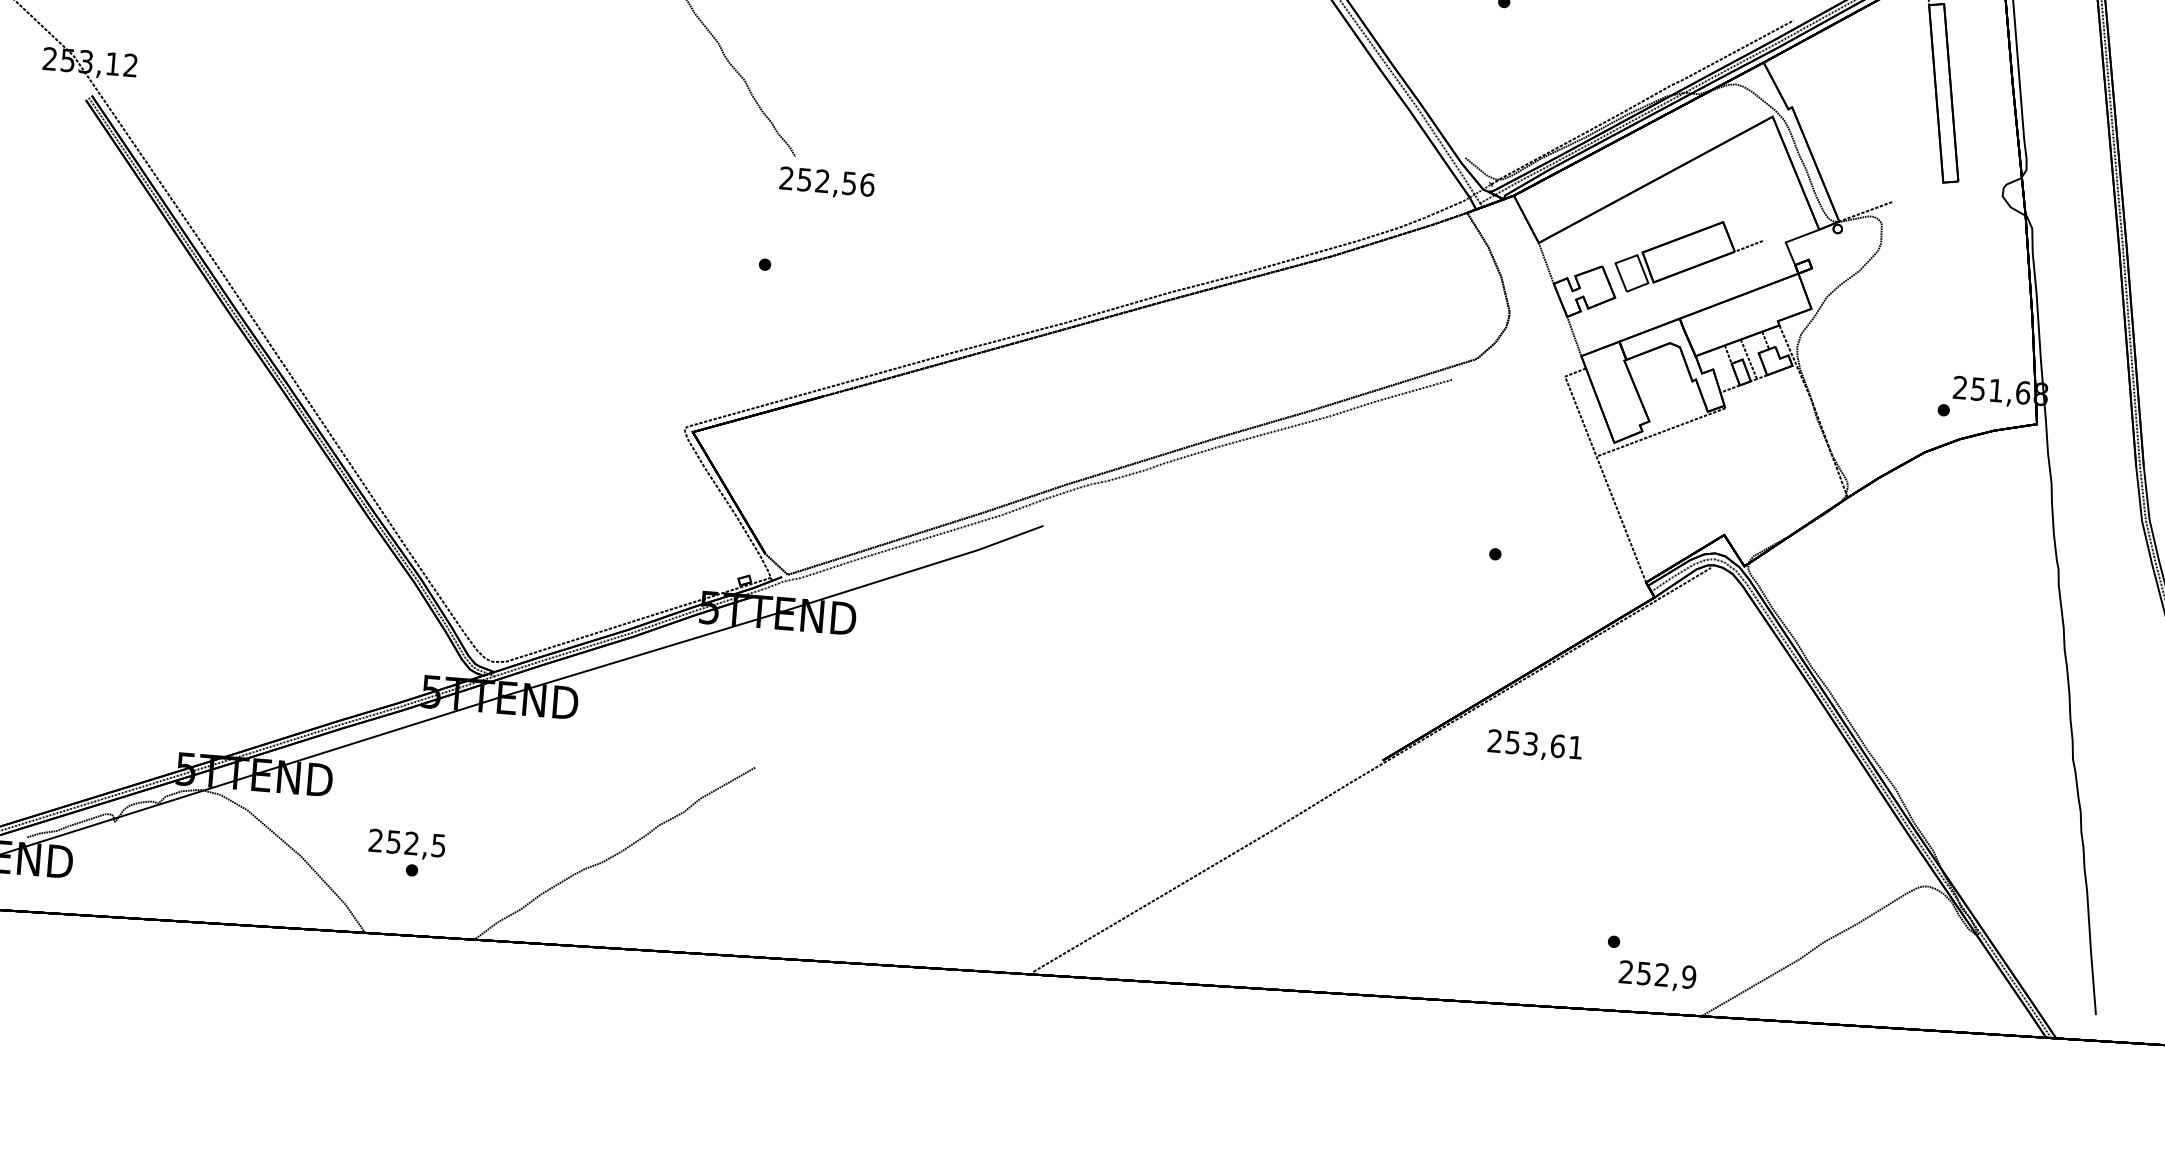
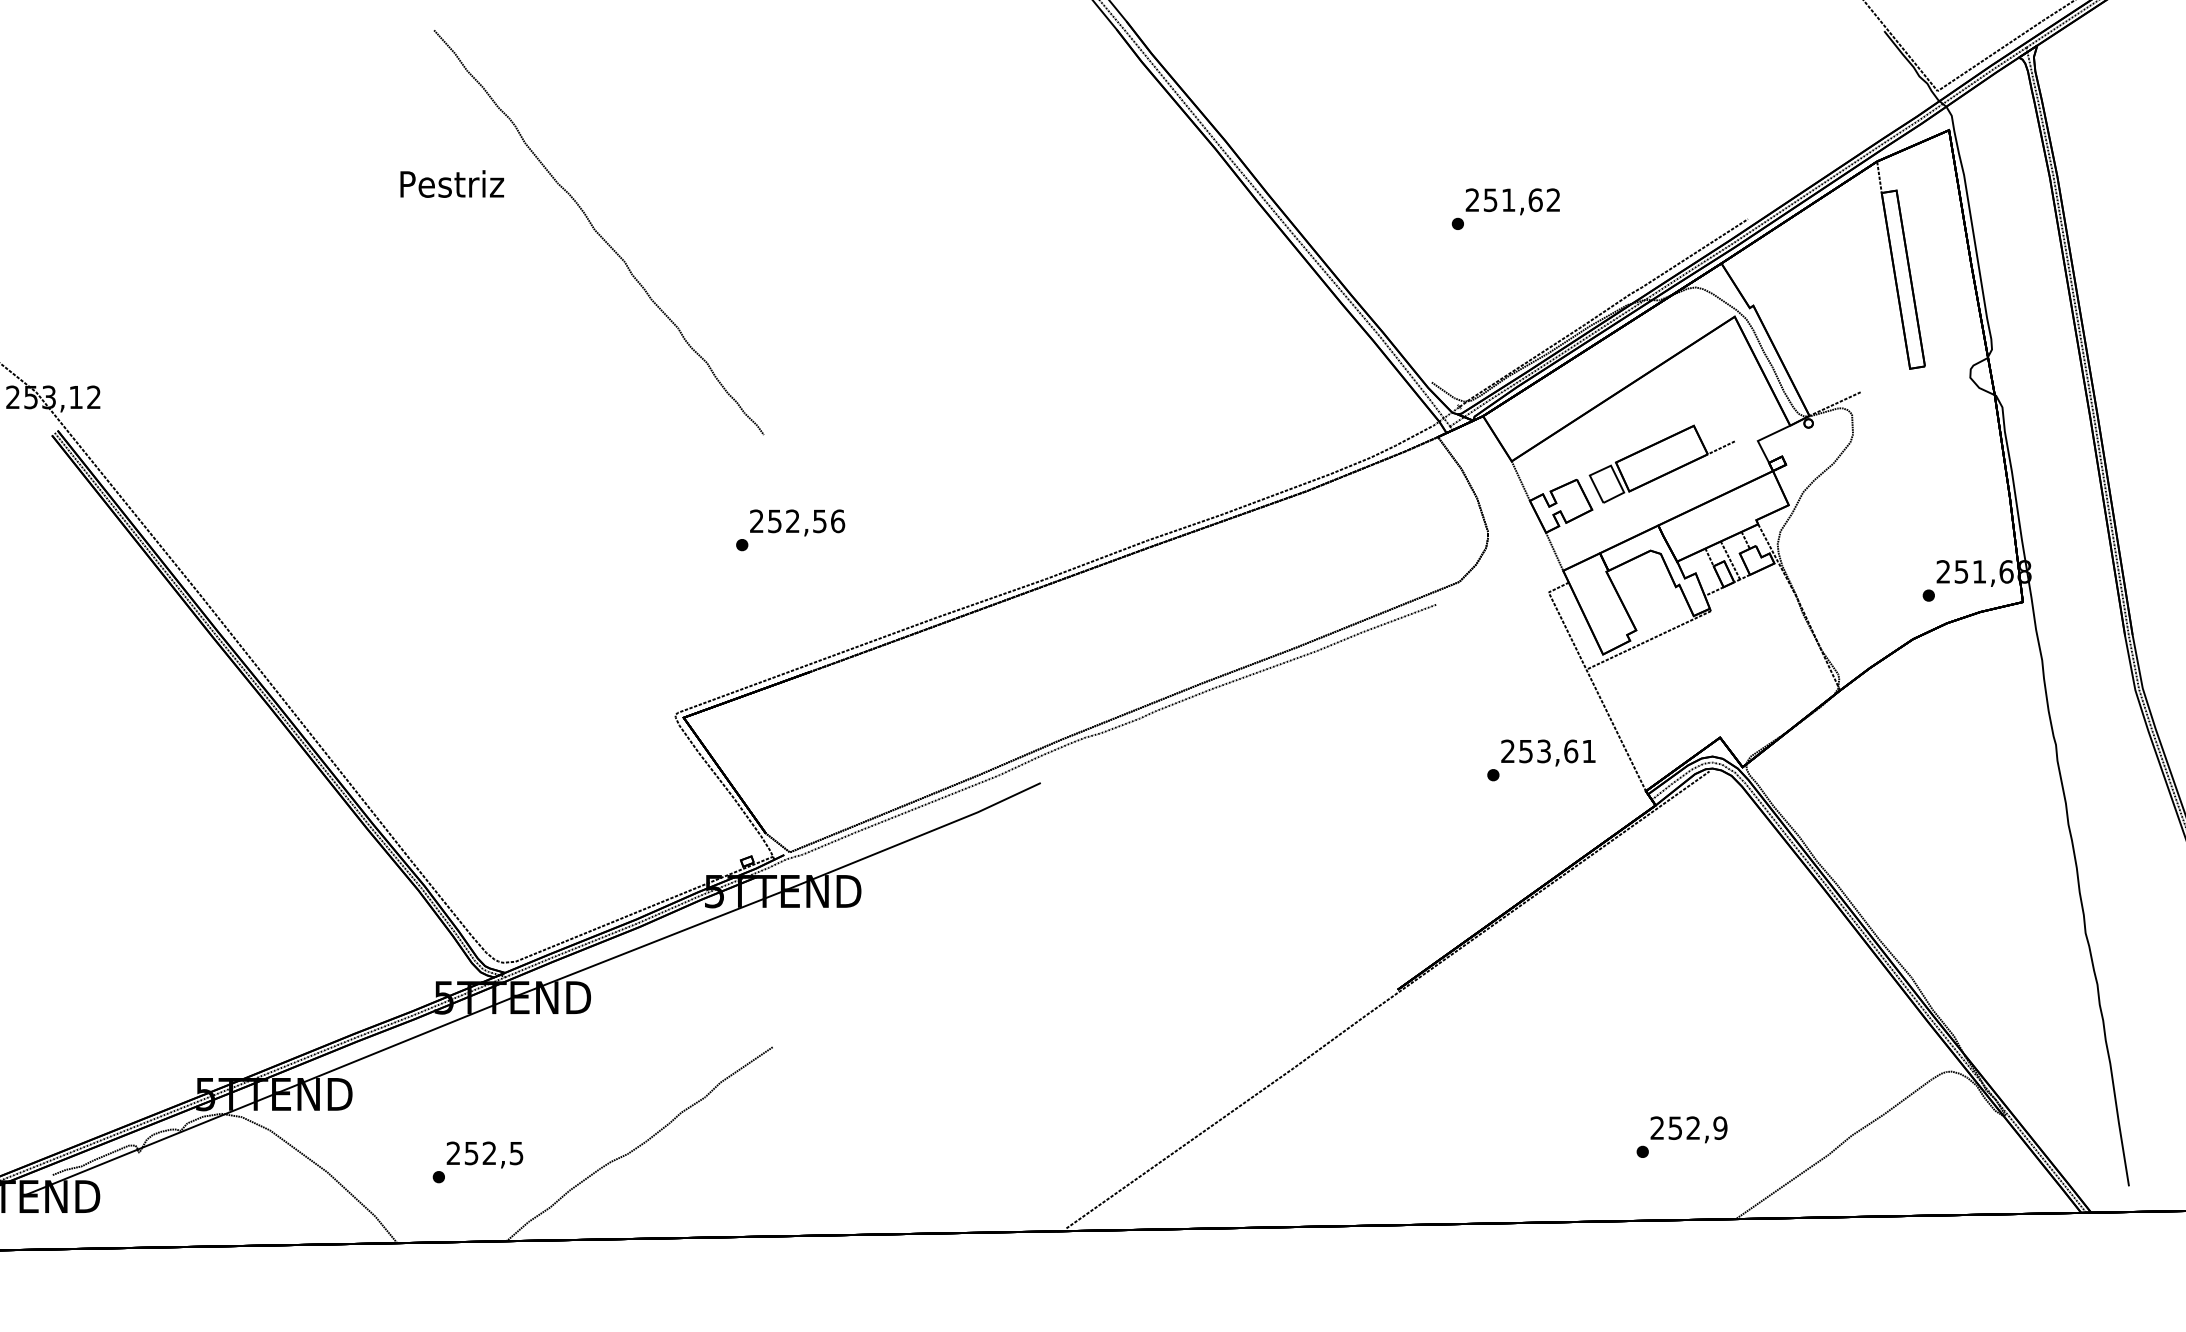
text: (827, 182) -> (797, 522), moved
text: (1535, 745) -> (1548, 752), moved
text: (406, 844) -> (484, 1154), moved
text: (1657, 975) -> (1688, 1129), moved

